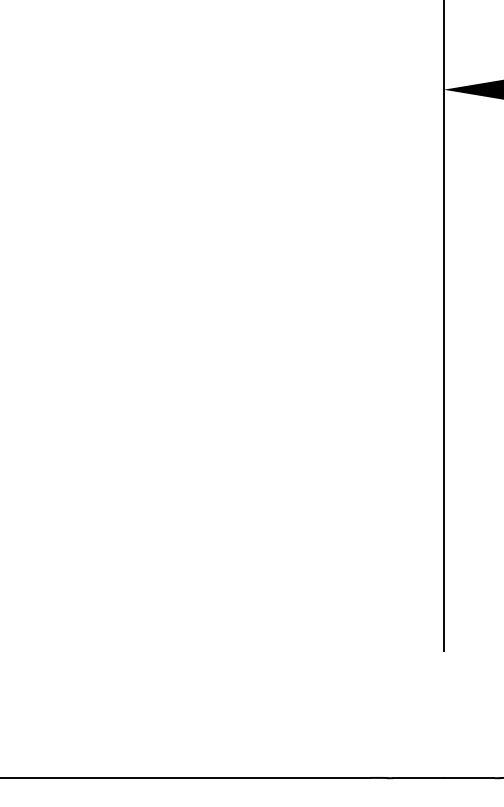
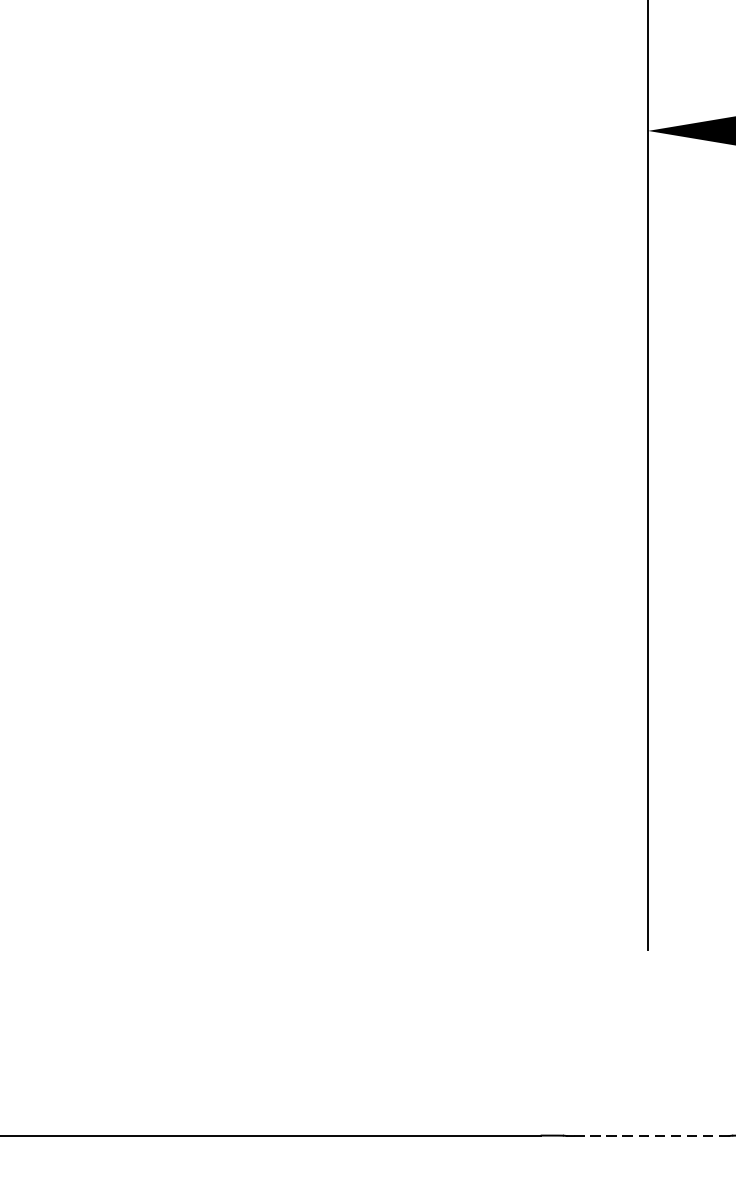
line: (443, 778) -> (647, 1136), solid -> dashed

